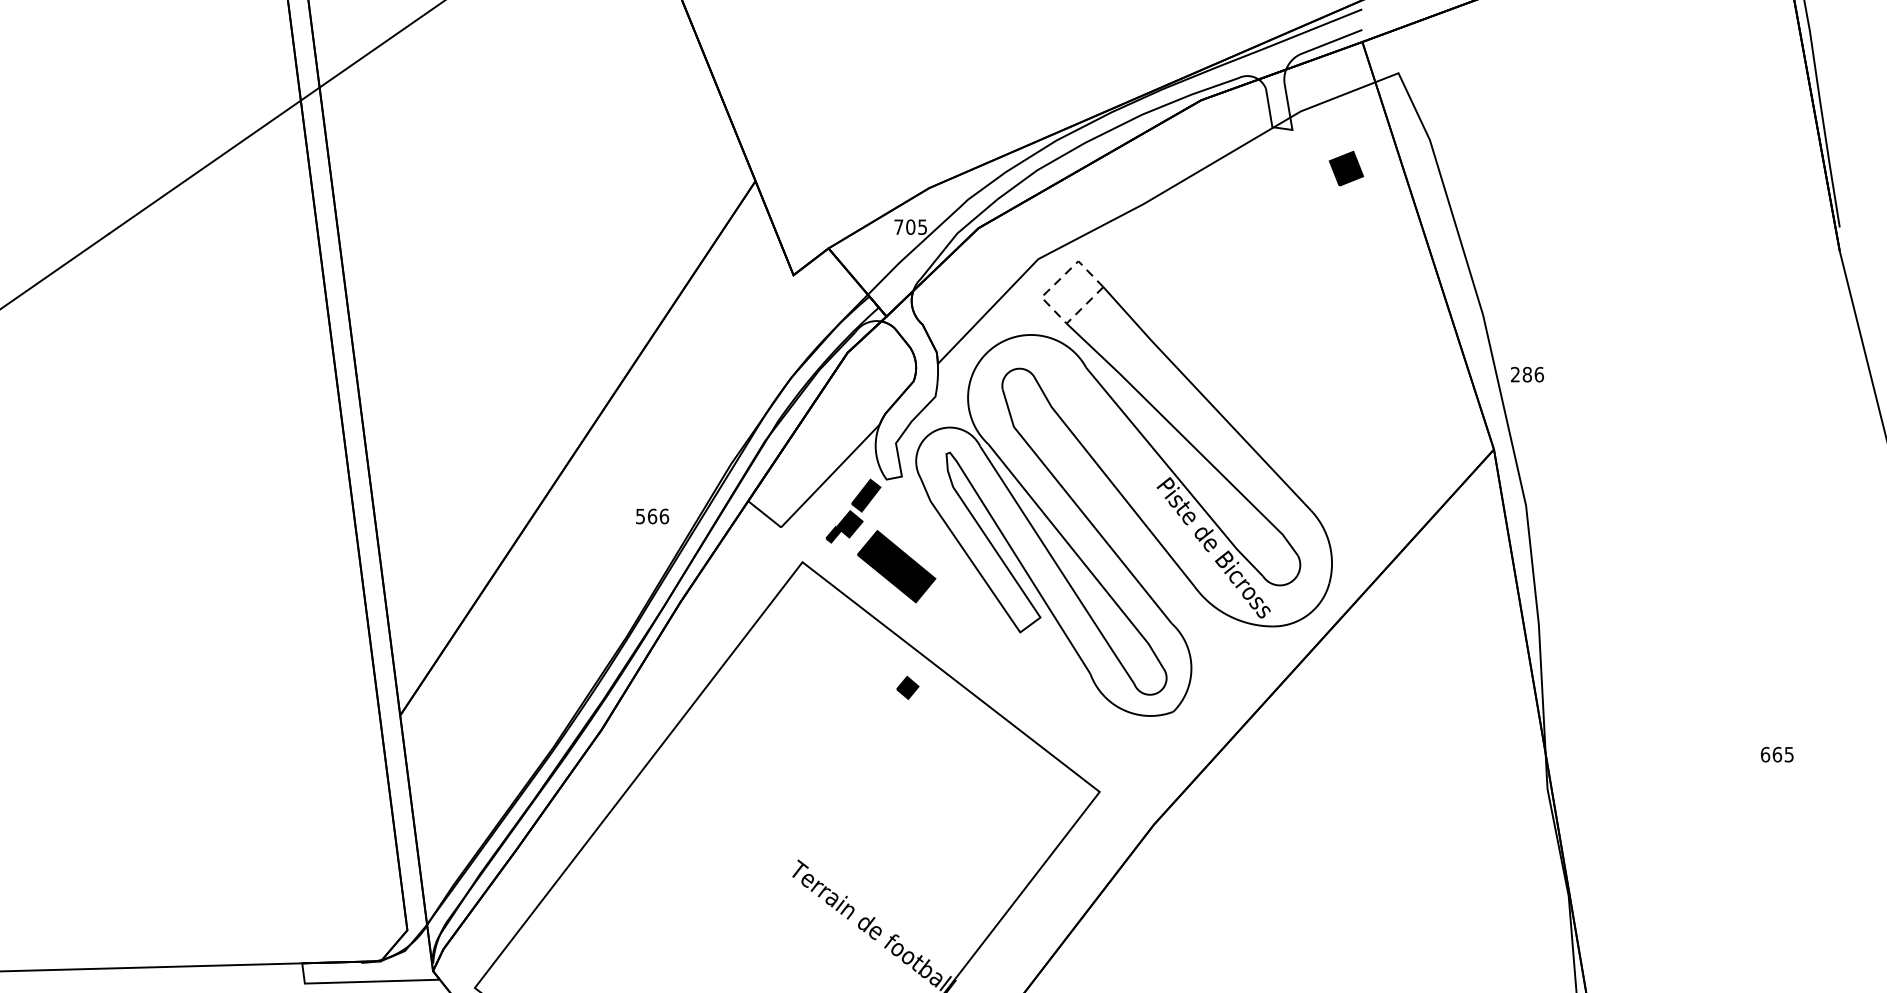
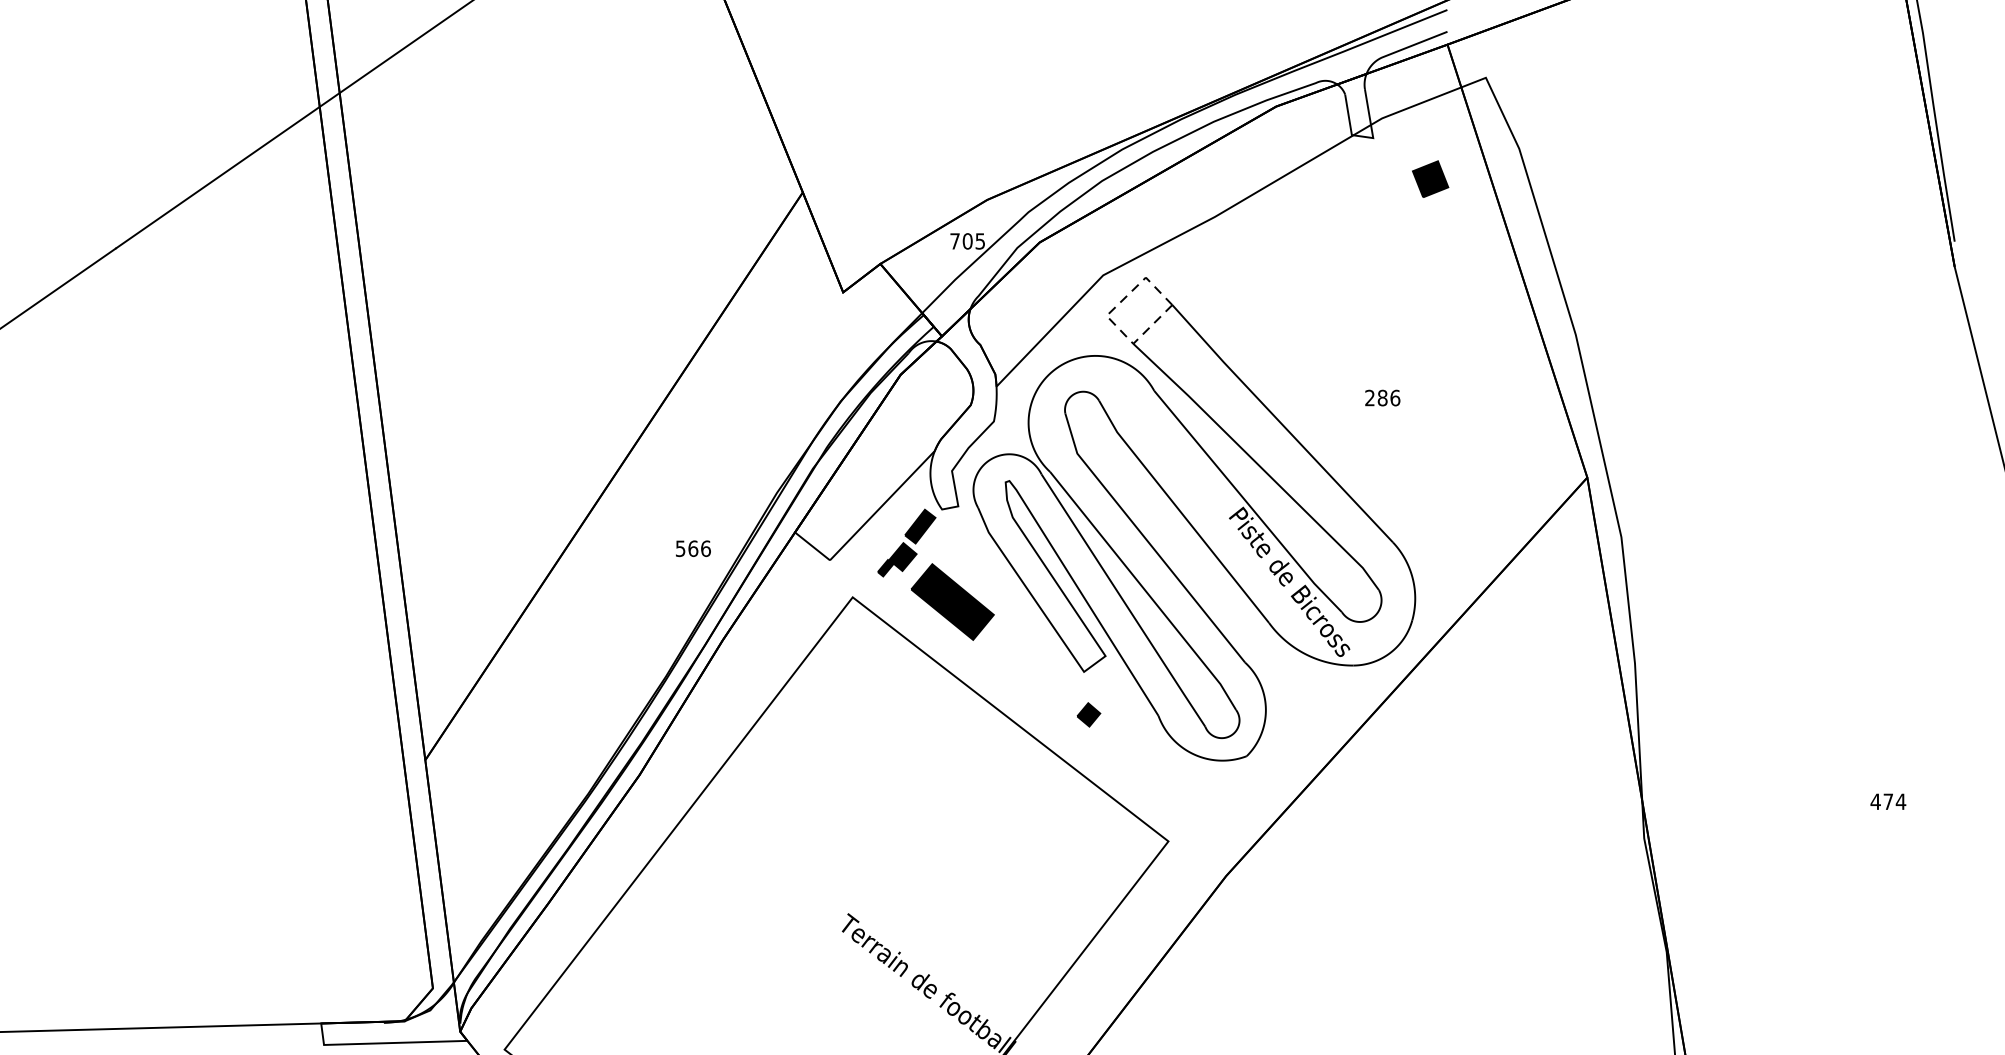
text: (1527, 374) -> (1382, 397), moved
part: (907, 687) -> (1088, 714), moved
text: (1777, 754) -> (1888, 801), 665 -> 474

